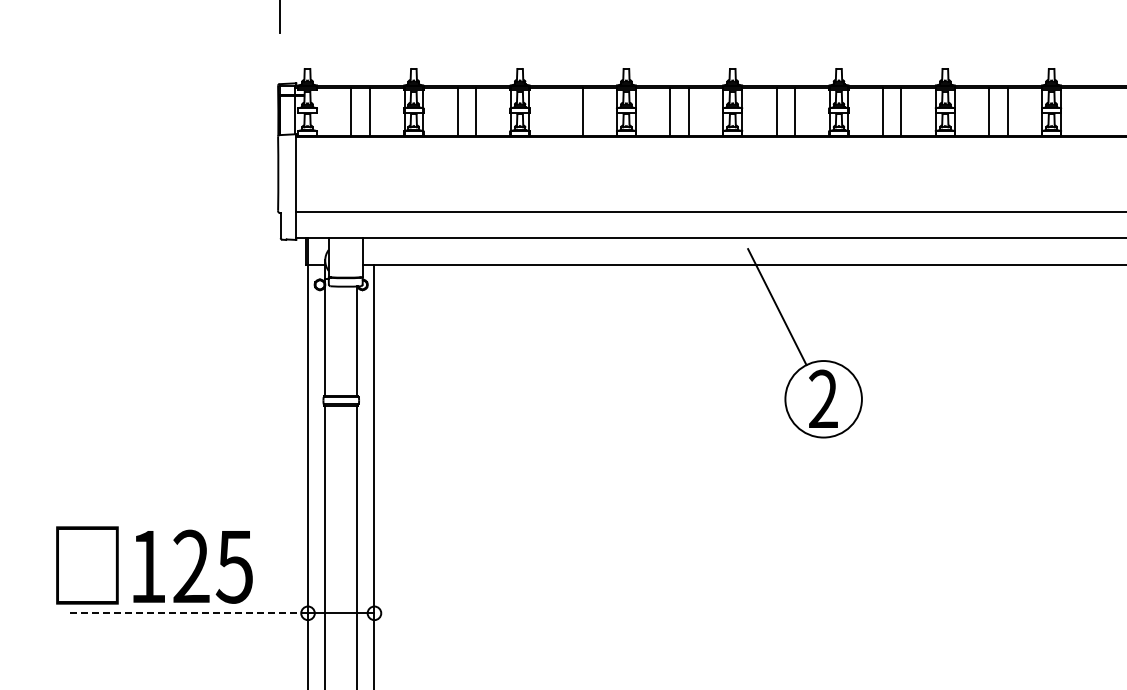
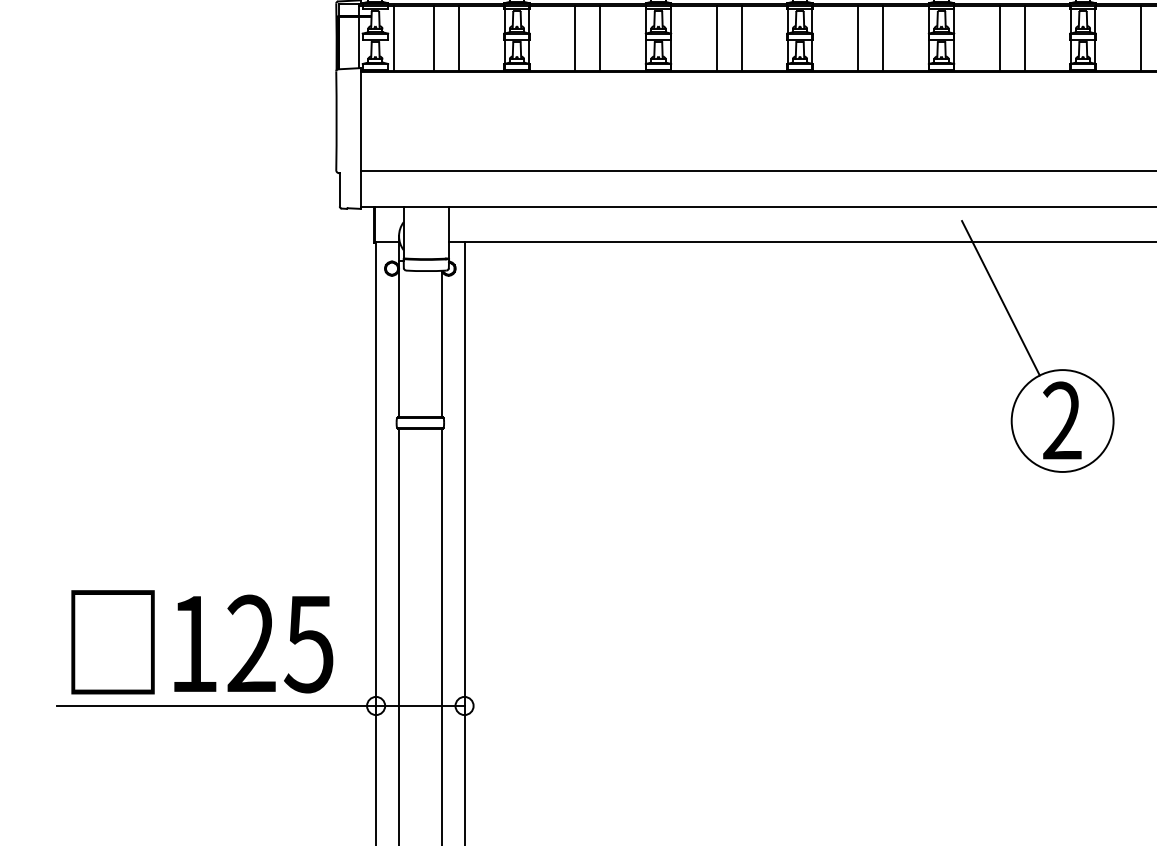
line: (321, 111) -> (394, 37), added
line: (563, 111) -> (716, 37), added
text: (154, 565) -> (202, 642), moved
line: (188, 613) -> (216, 706), dashed -> solid

